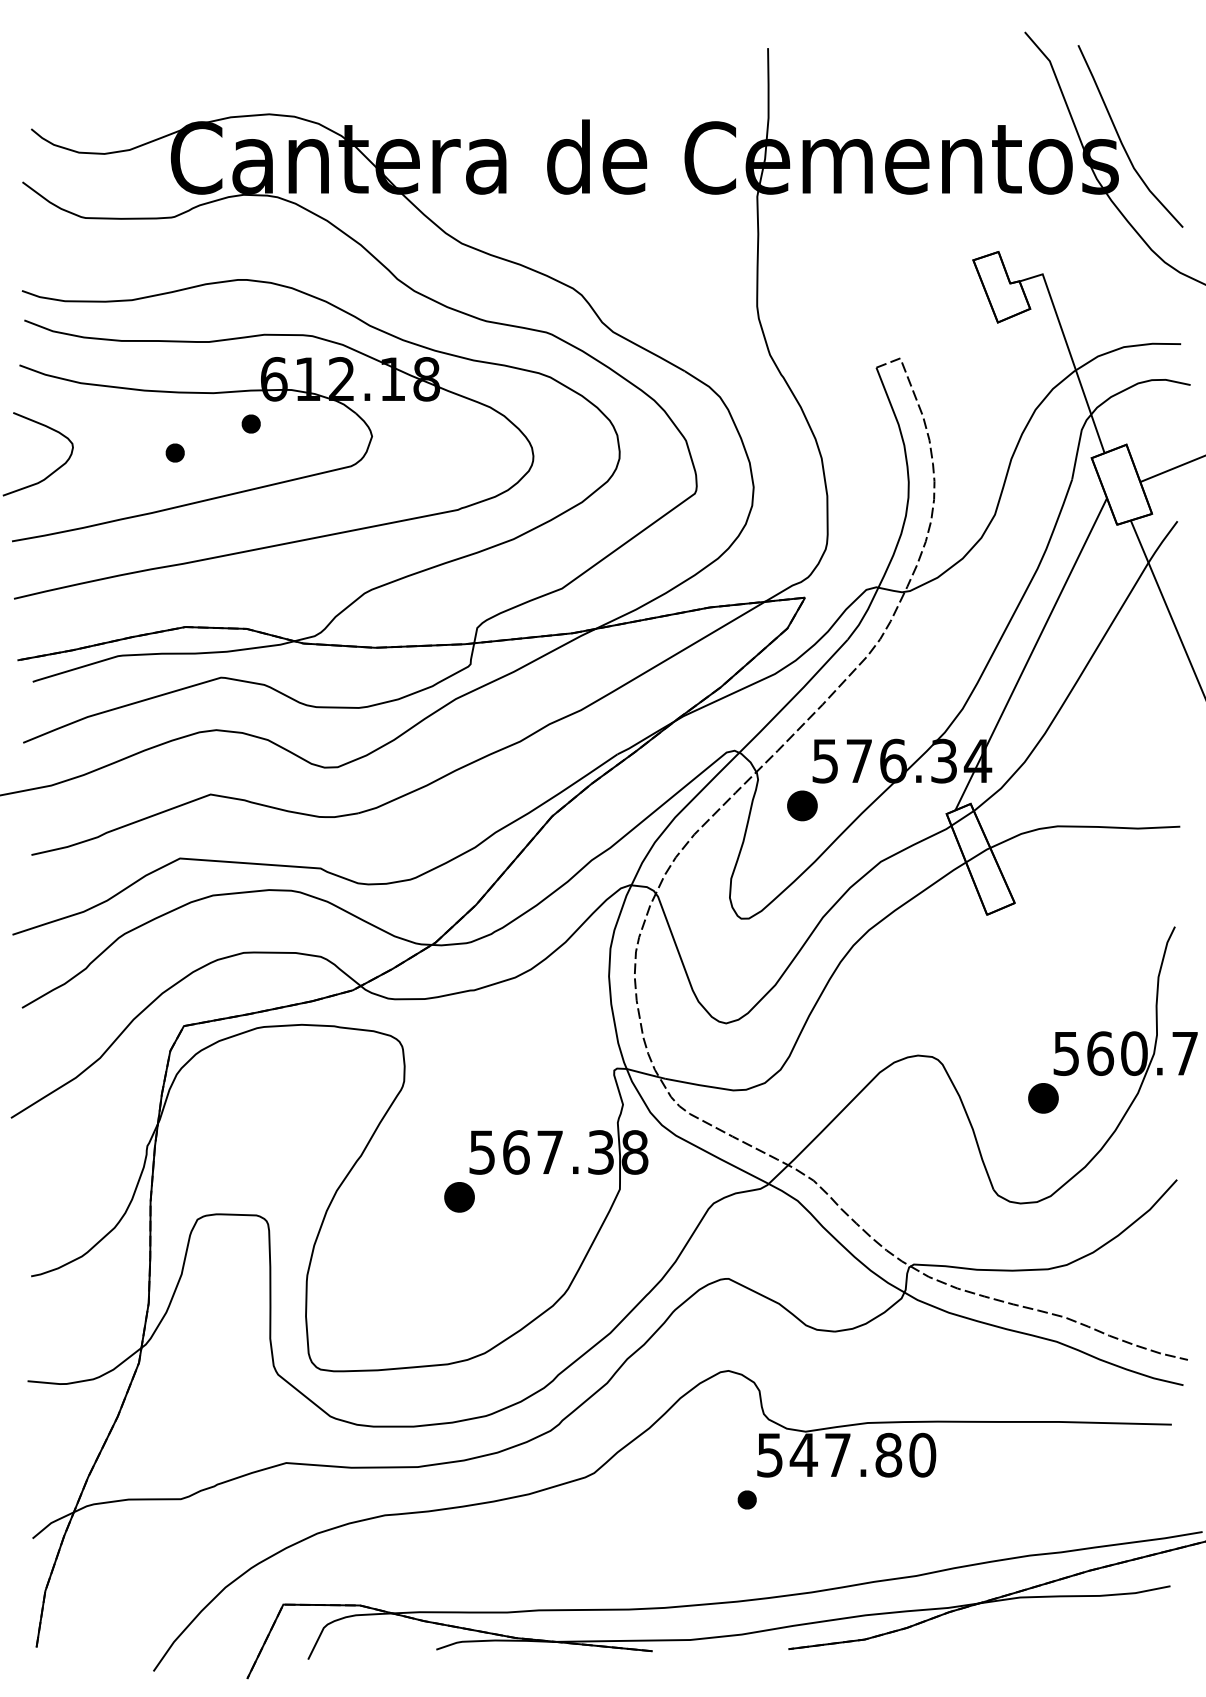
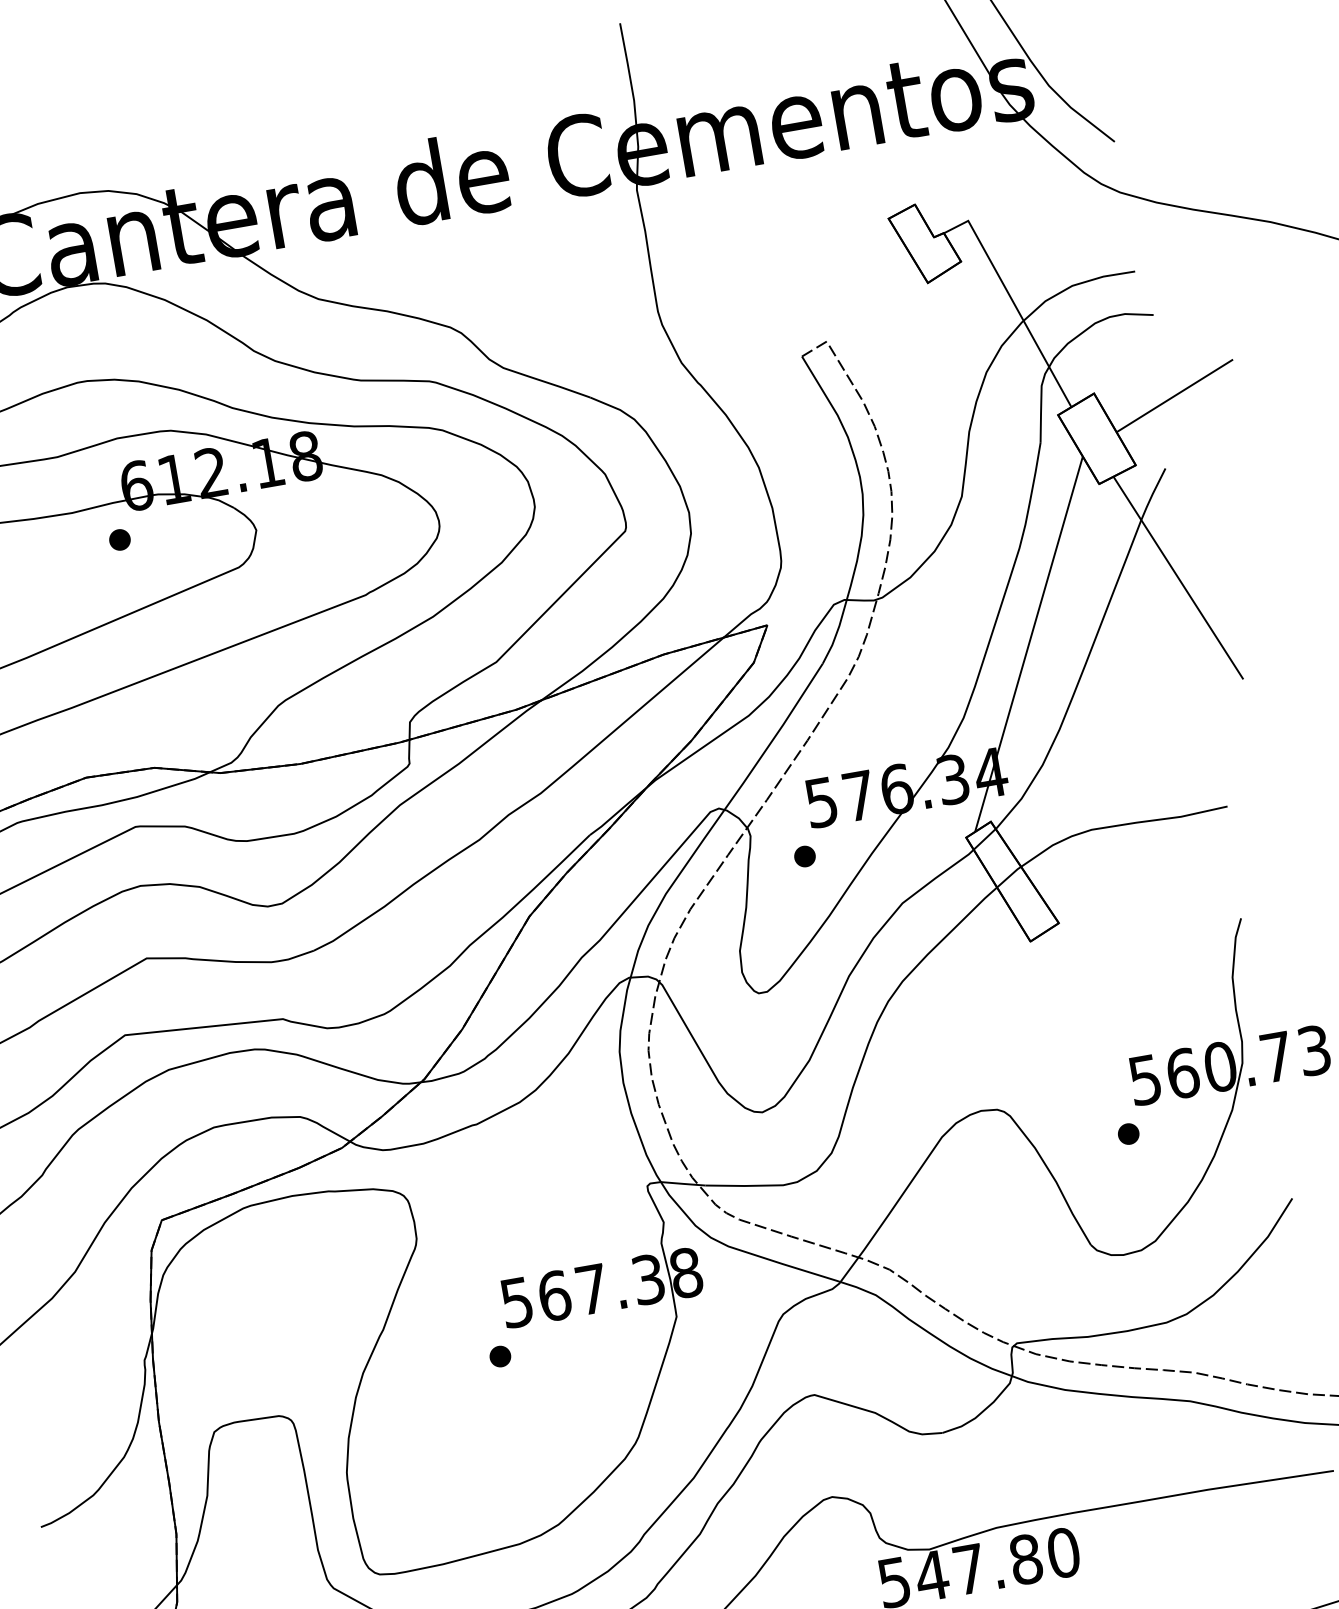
part: (174, 452) -> (40, 586), removed
part: (802, 805) -> (804, 856), size x0.62
part: (1043, 1098) -> (1128, 1134), size x0.62
part: (459, 1196) -> (500, 1355), size x0.62

